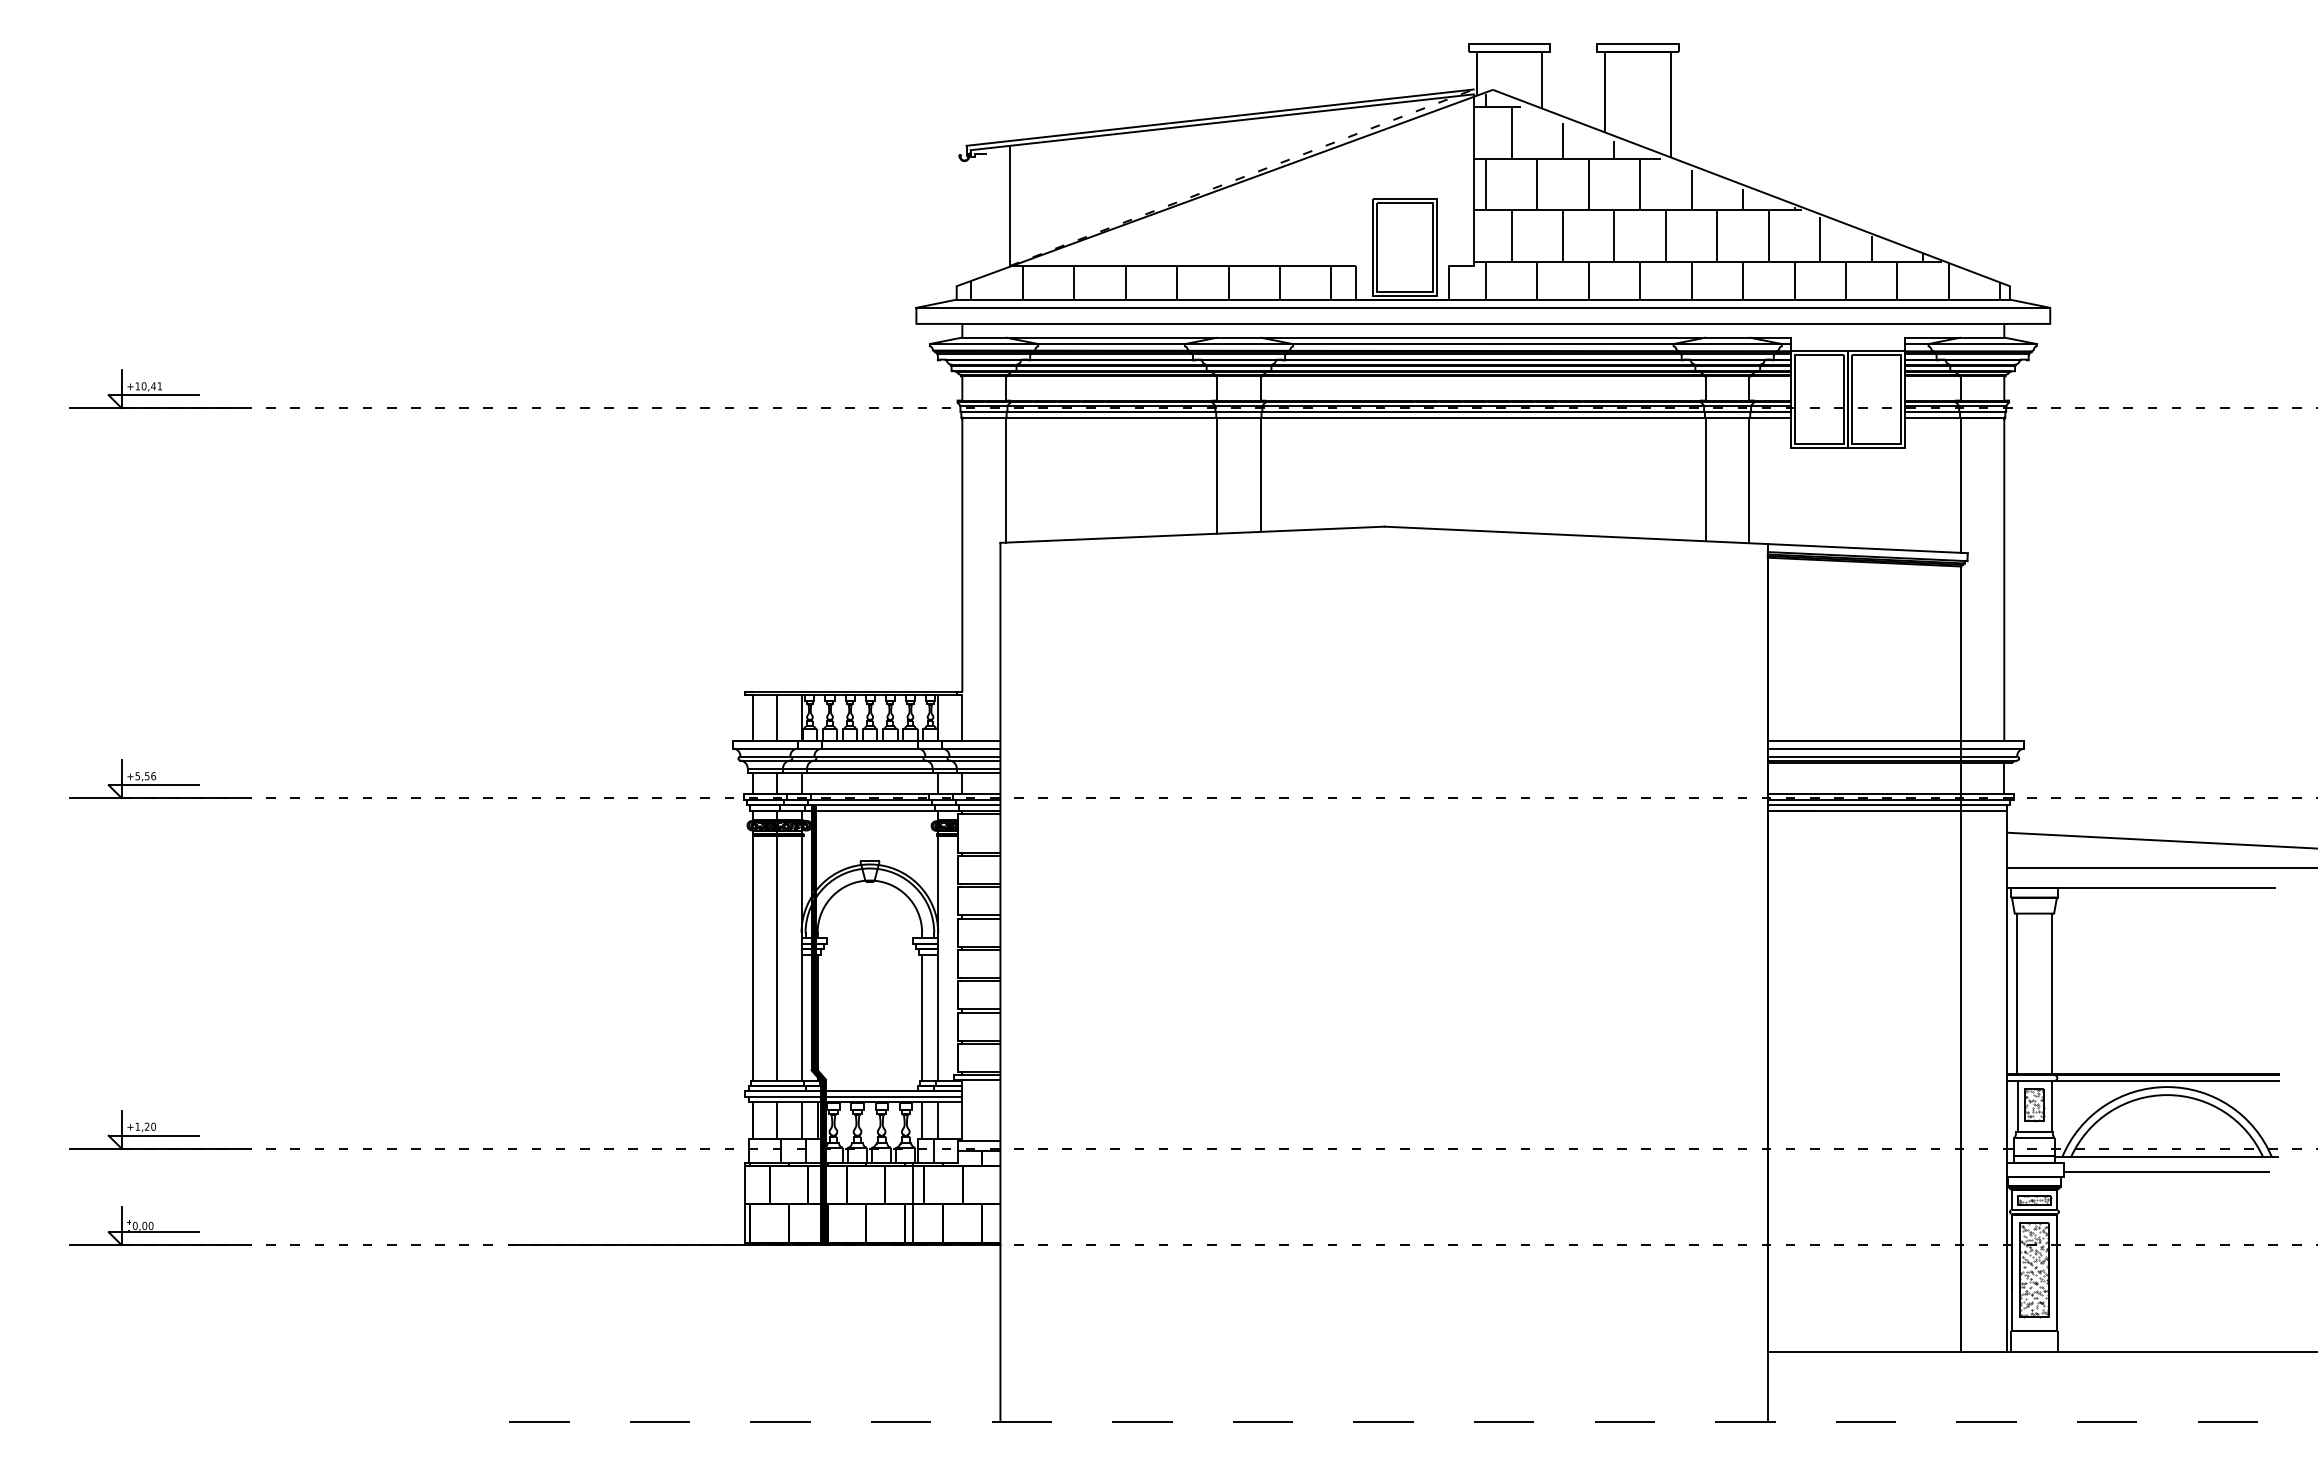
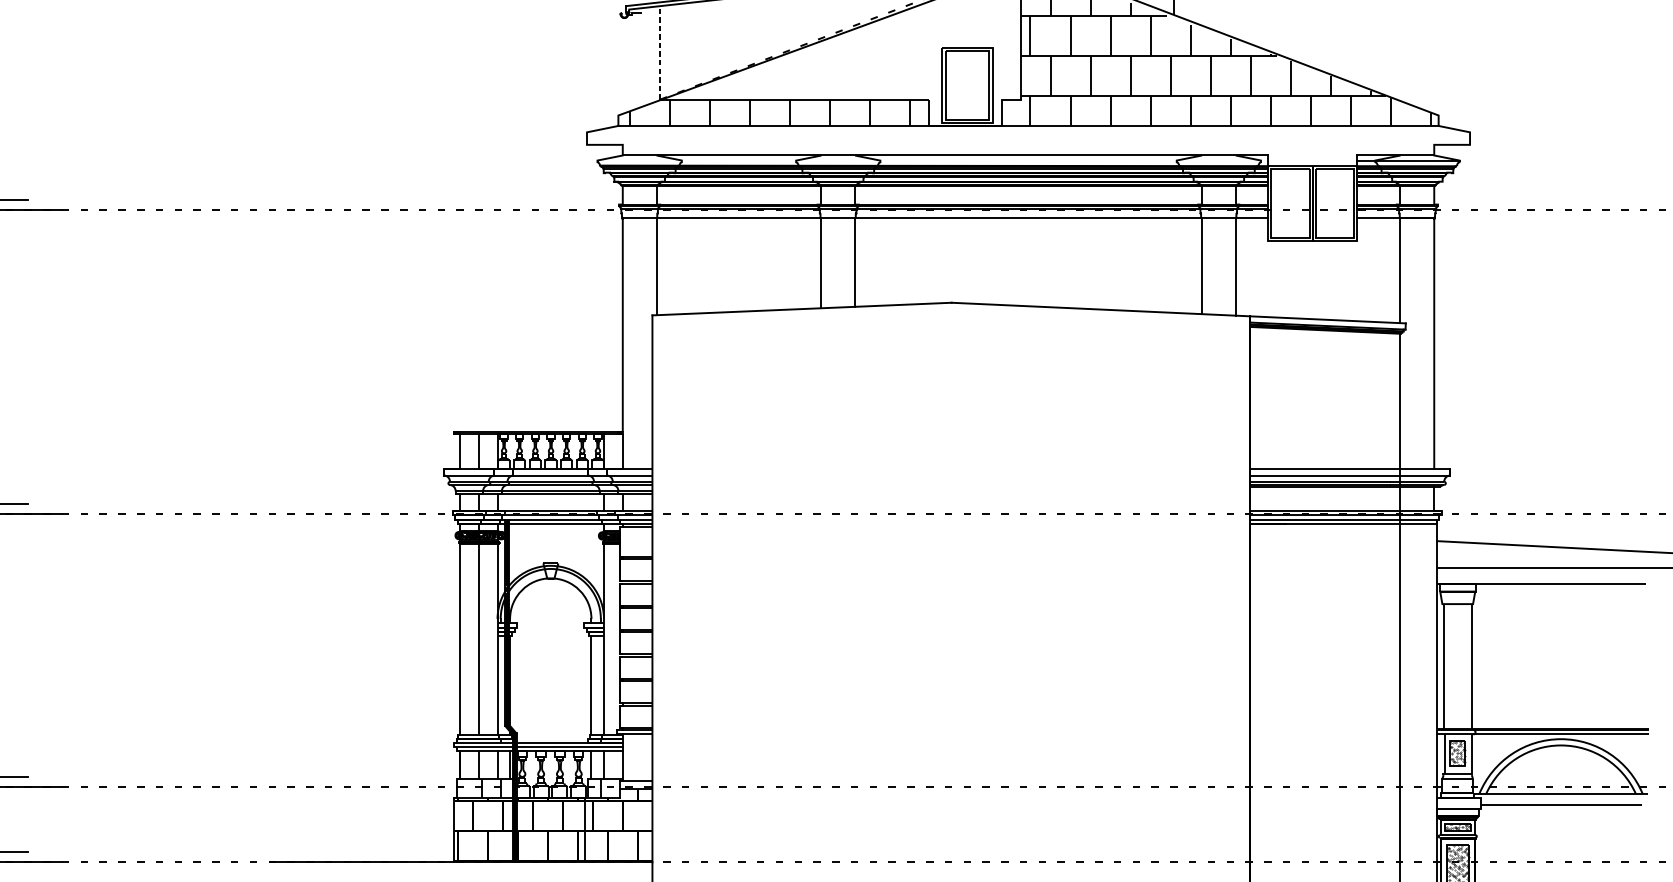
line: (1010, 205) -> (660, 52), solid -> dashed
line: (1483, 307) -> (1028, 132), removed
line: (1484, 323) -> (1029, 144), removed
line: (1360, 344) -> (932, 160), removed
line: (1376, 412) -> (945, 213), removed
line: (1955, 412) -> (1396, 213), removed

